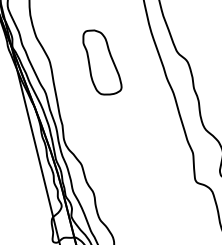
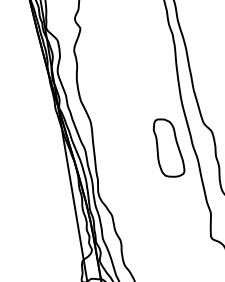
part: (101, 61) -> (168, 147), moved

